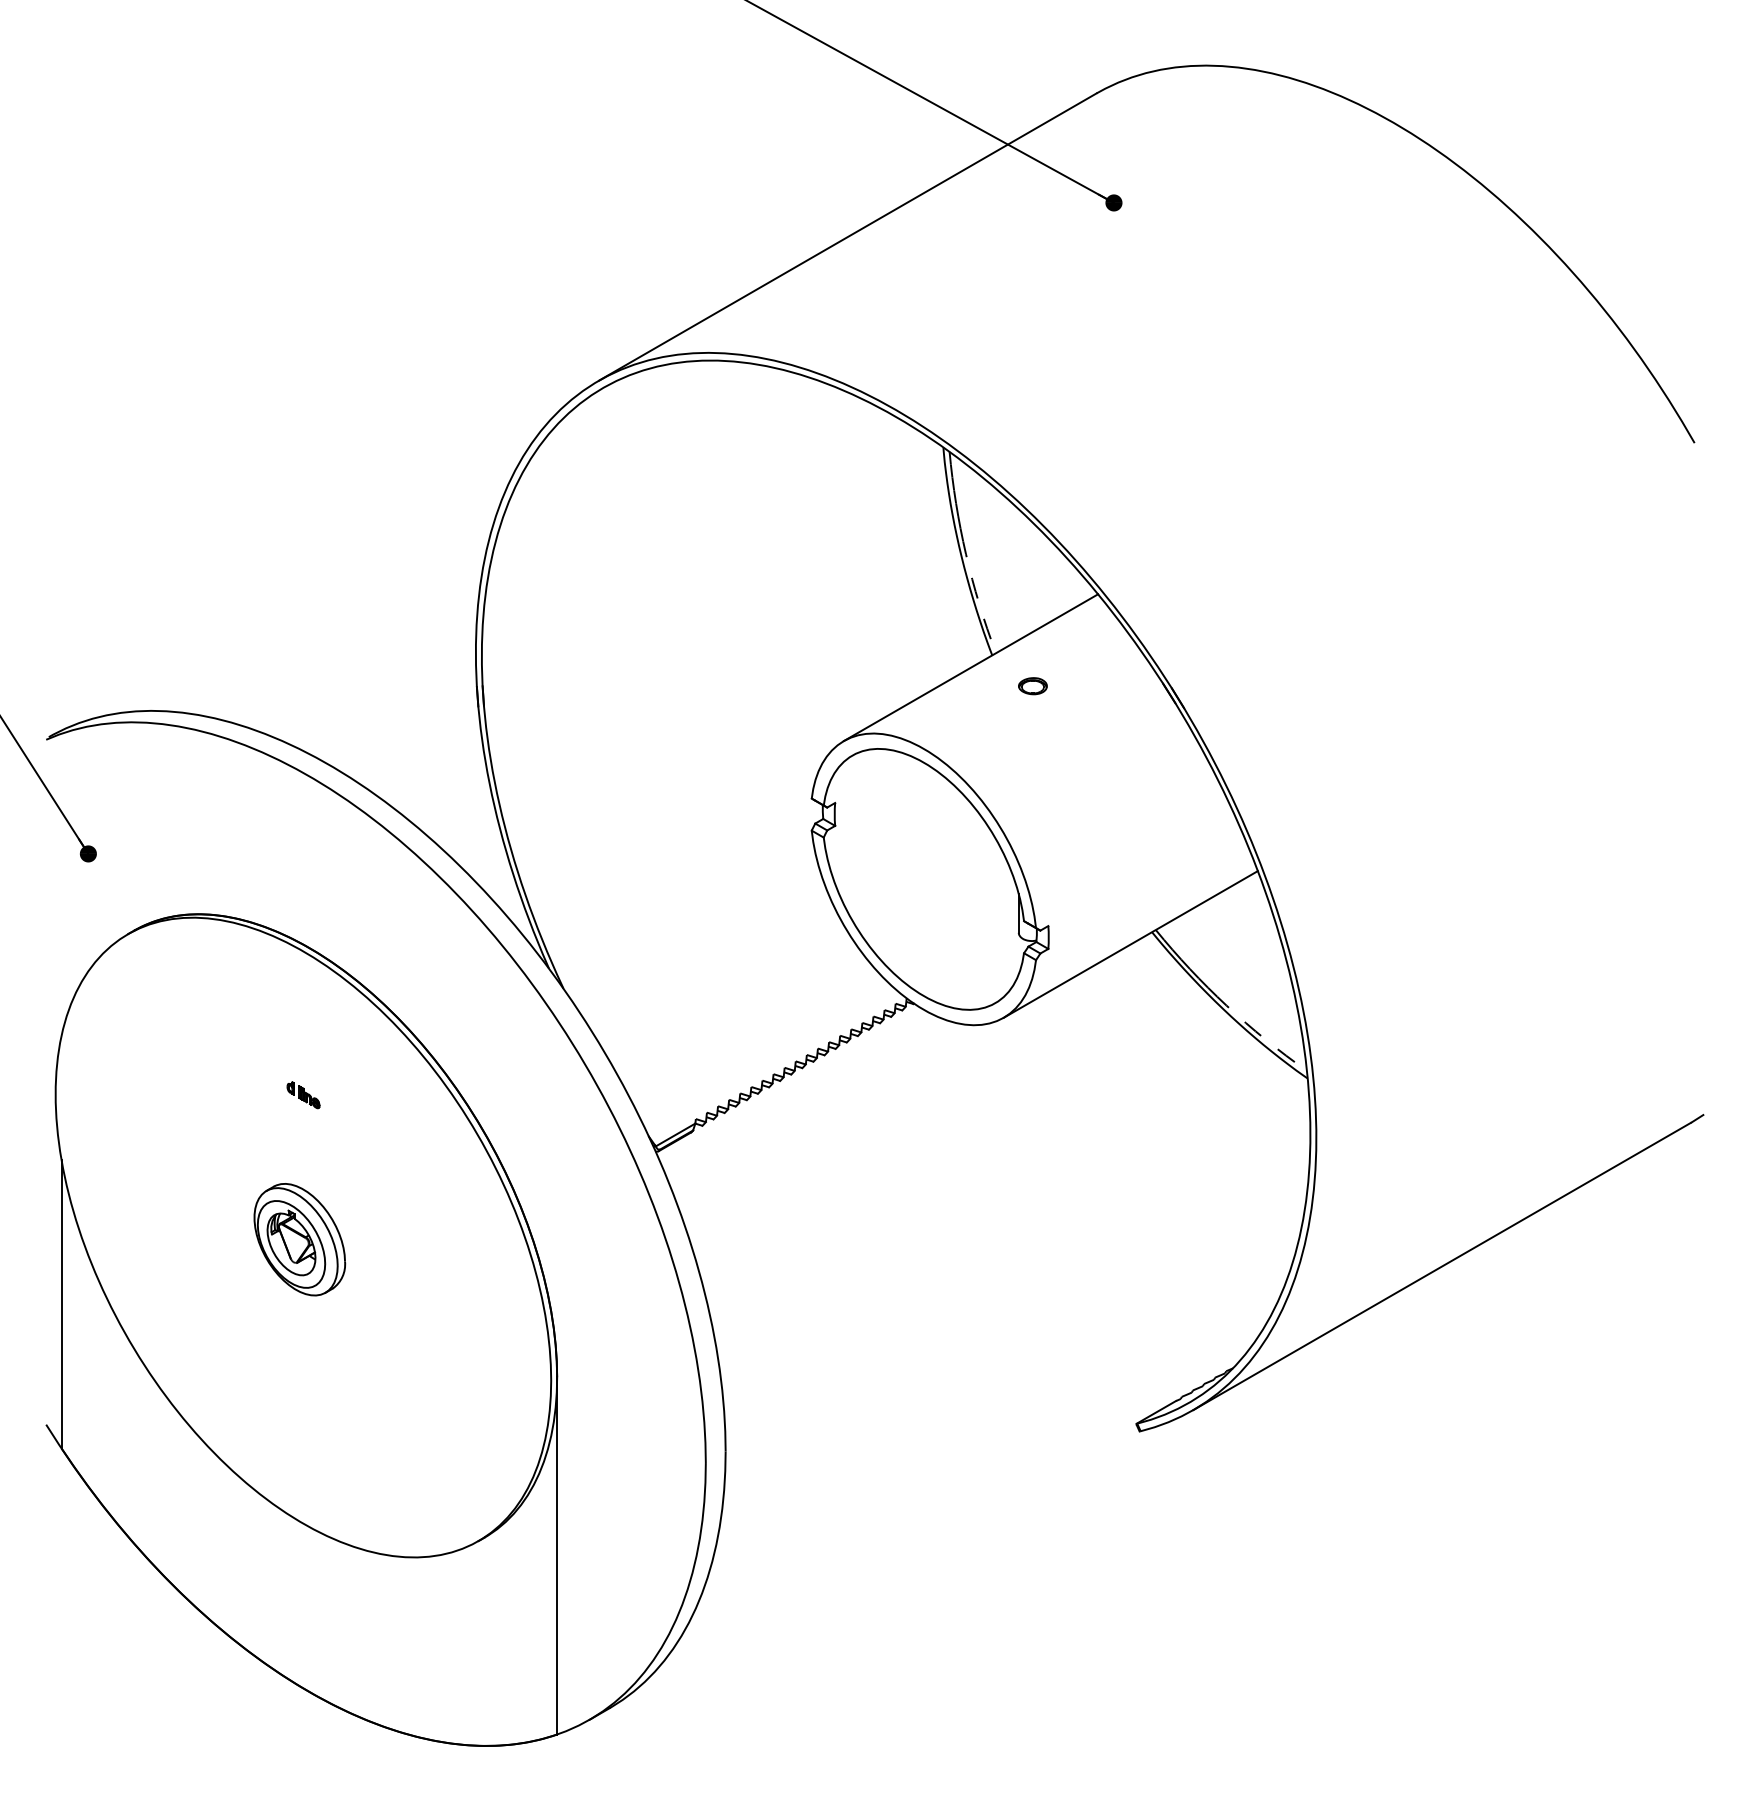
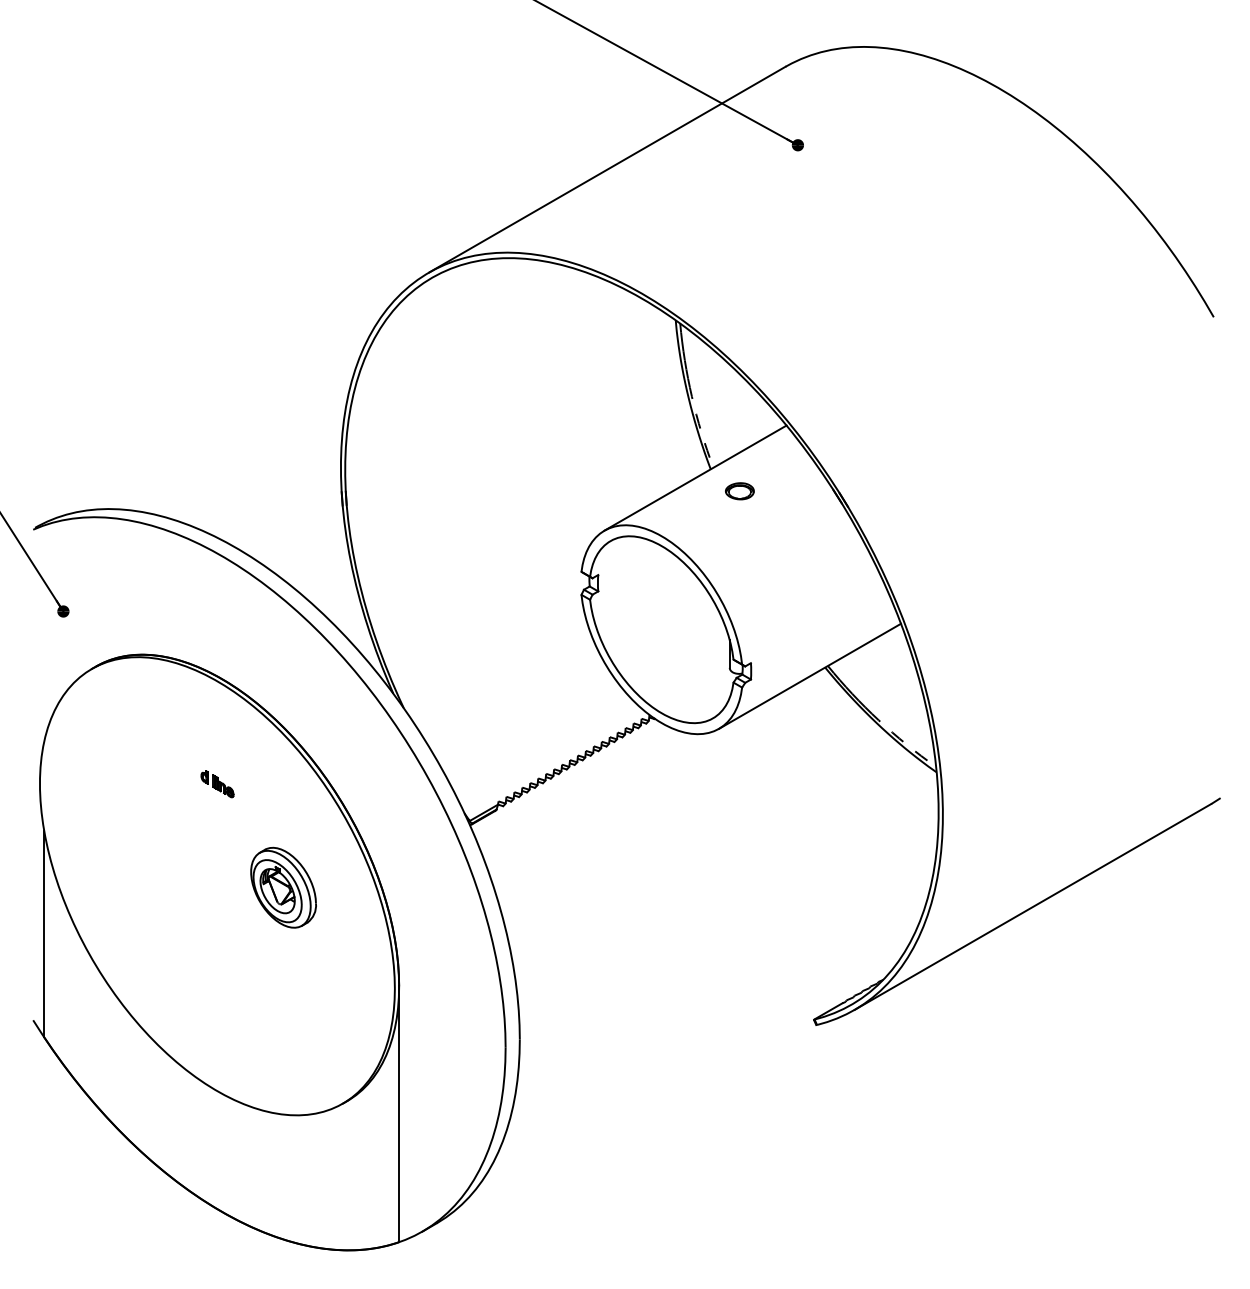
part: (1032, 686) -> (739, 491), size x1.4
part: (303, 1095) -> (217, 784), size x1.4
part: (299, 1239) -> (283, 887), moved

